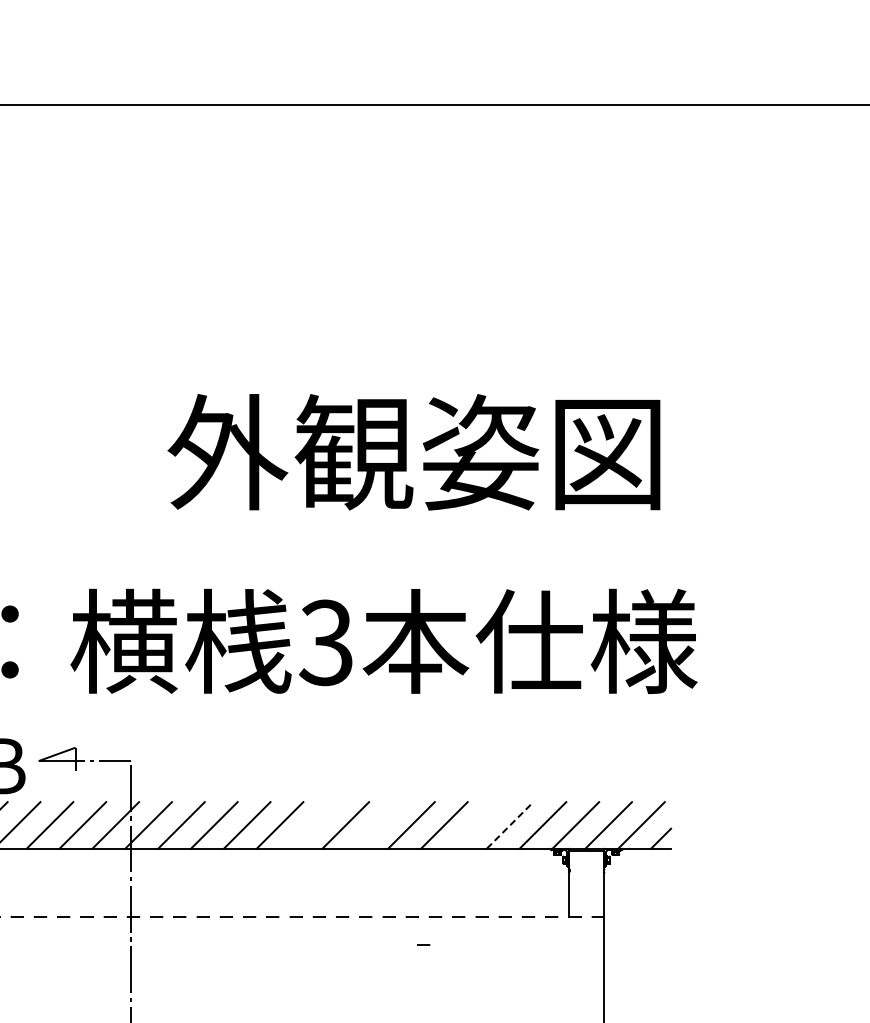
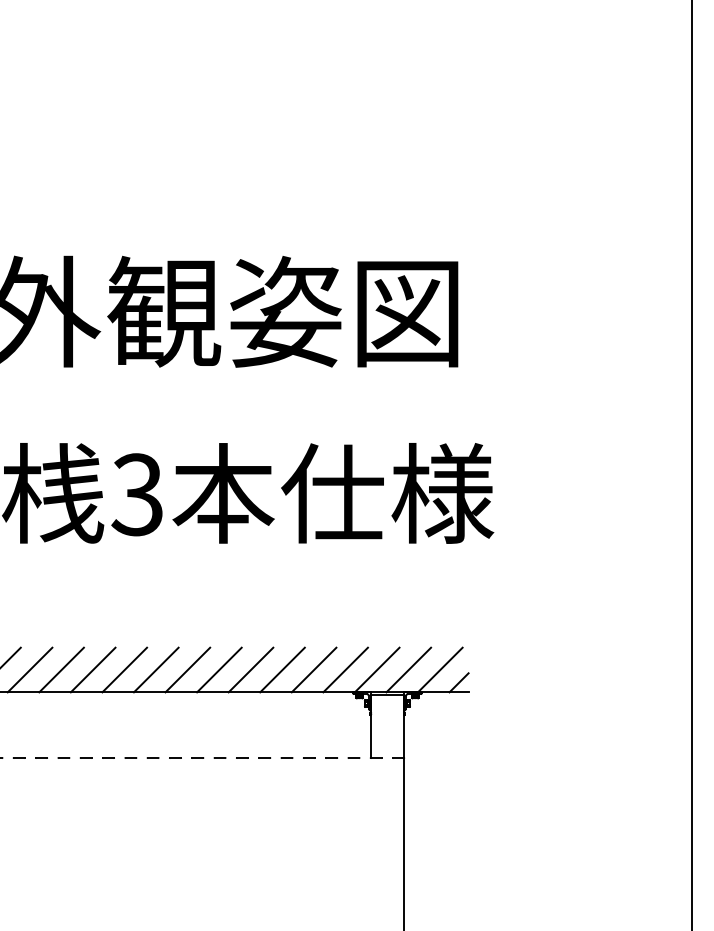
line: (312, 825) -> (124, 670), added
line: (378, 825) -> (187, 670), added
line: (477, 825) -> (282, 670), added
line: (510, 825) -> (314, 670), dashed -> solid
line: (423, 944) -> (230, 784), removed

